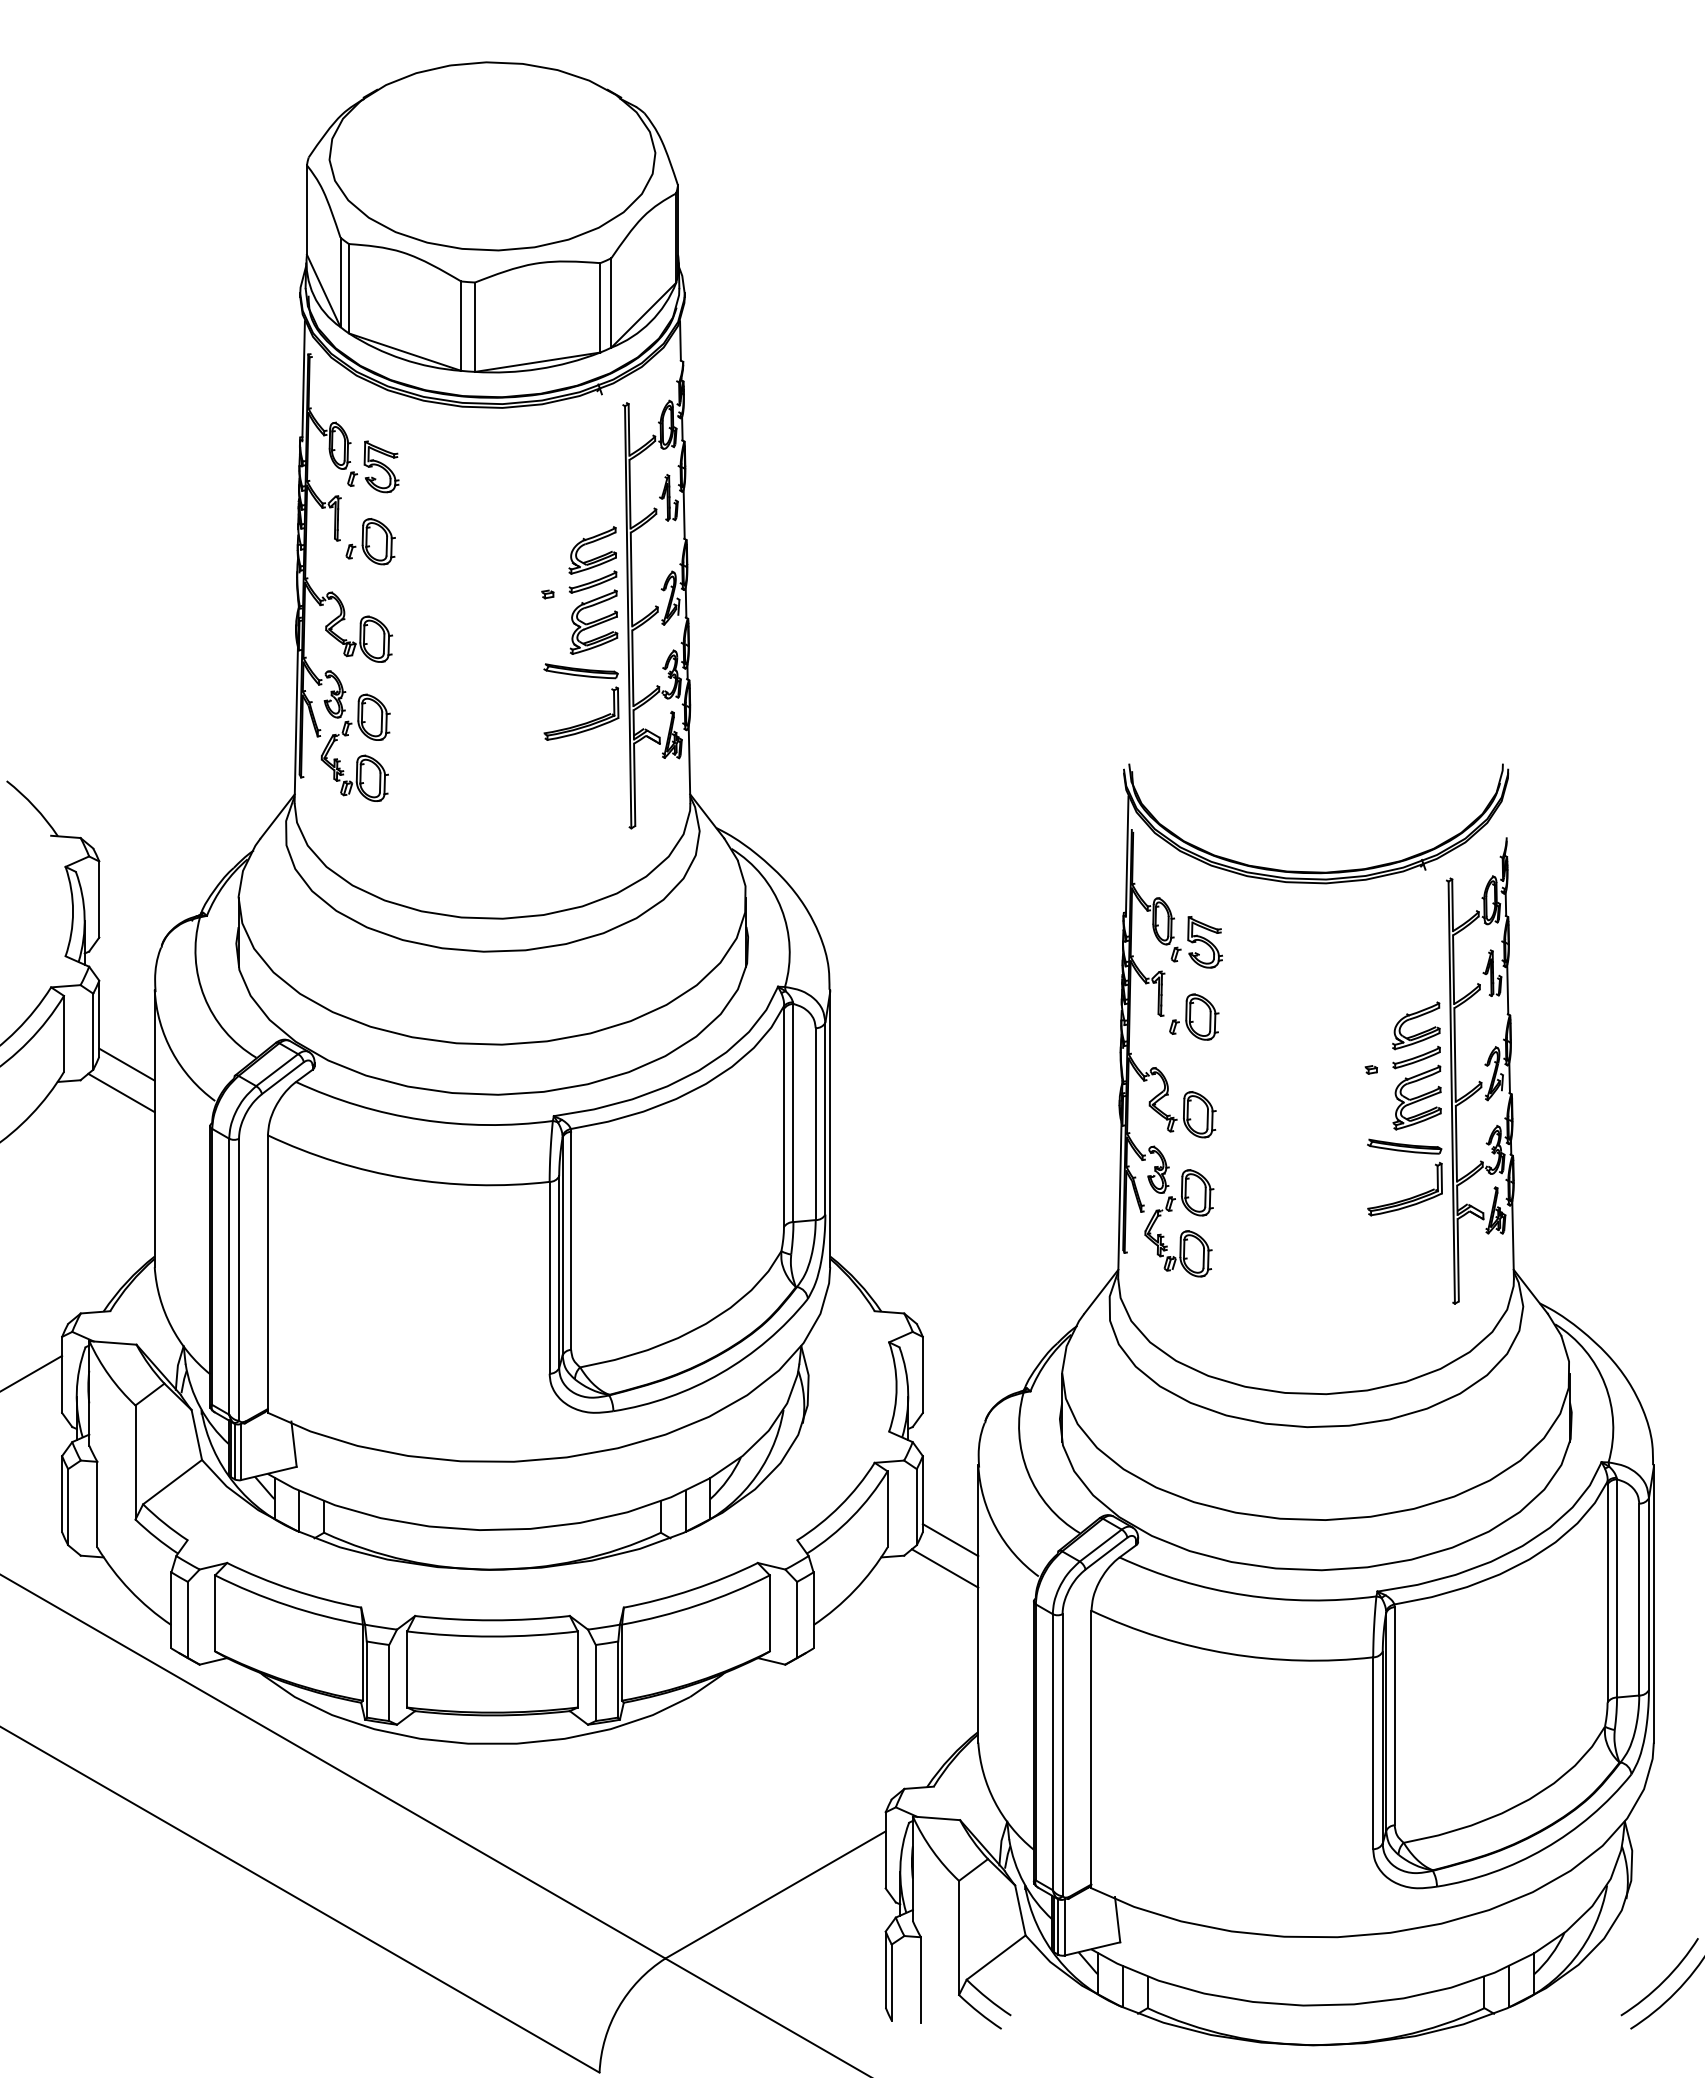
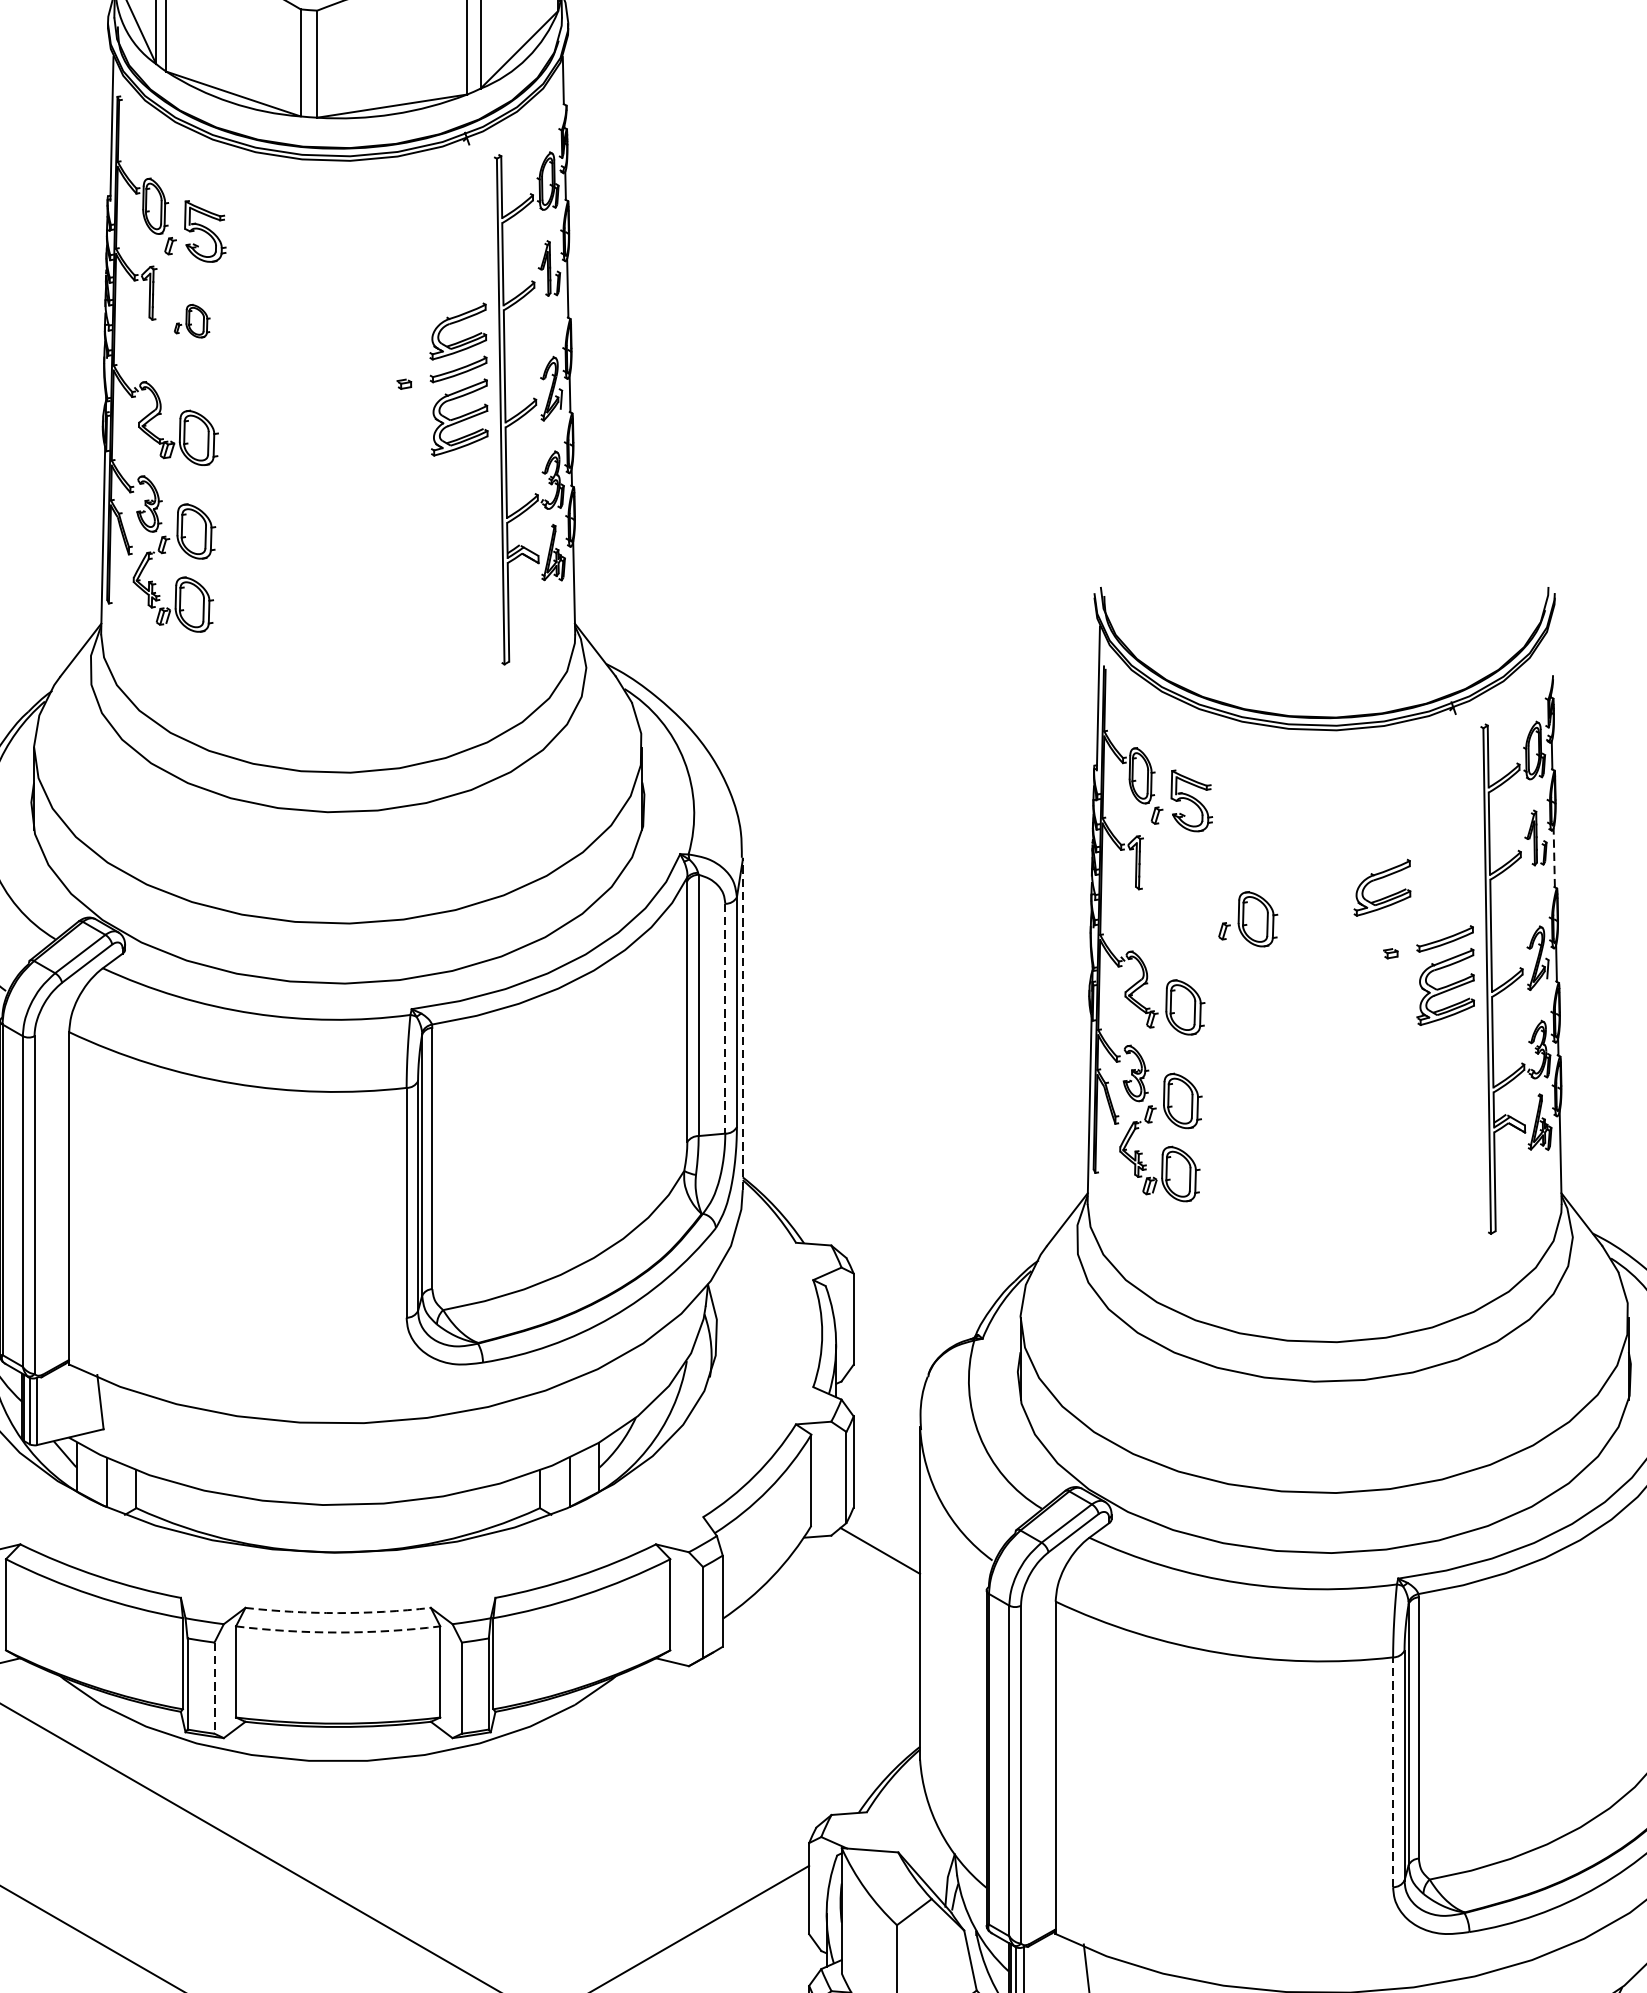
part: (370, 541) -> (192, 320), size x0.6
part: (587, 721) -> (451, 536), removed
line: (1507, 989) -> (1553, 857), solid -> dashed
part: (1194, 1016) -> (1248, 918), moved
part: (1413, 1019) -> (1379, 880), moved
line: (815, 1124) -> (725, 1019), solid -> dashed
line: (830, 1128) -> (743, 1023), solid -> dashed
part: (1412, 1196) -> (1440, 1105), removed
line: (950, 1540) -> (886, 1517), removed
arc: (492, 1620) -> (338, 1613), solid -> dashed
arc: (492, 1636) -> (338, 1632), solid -> dashed
line: (389, 1683) -> (214, 1688), solid -> dashed
line: (1373, 1753) -> (1393, 1772), solid -> dashed

